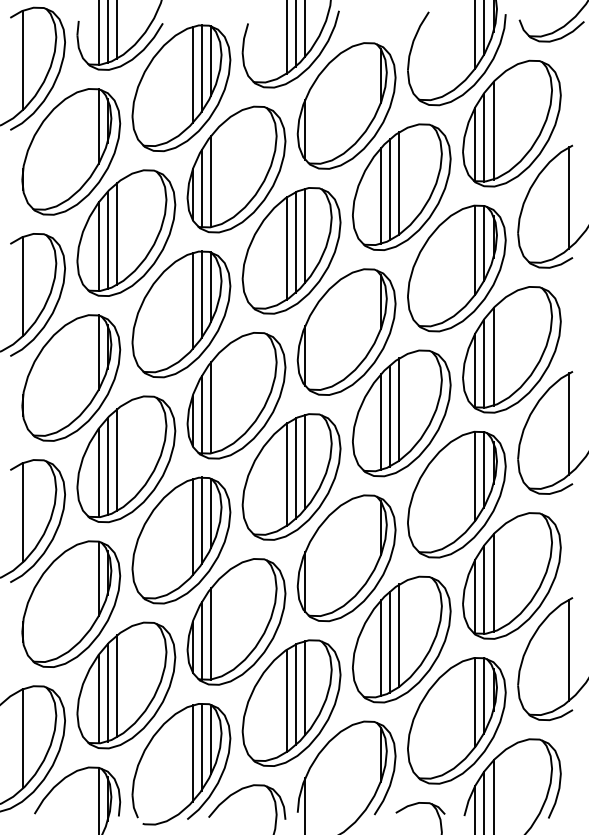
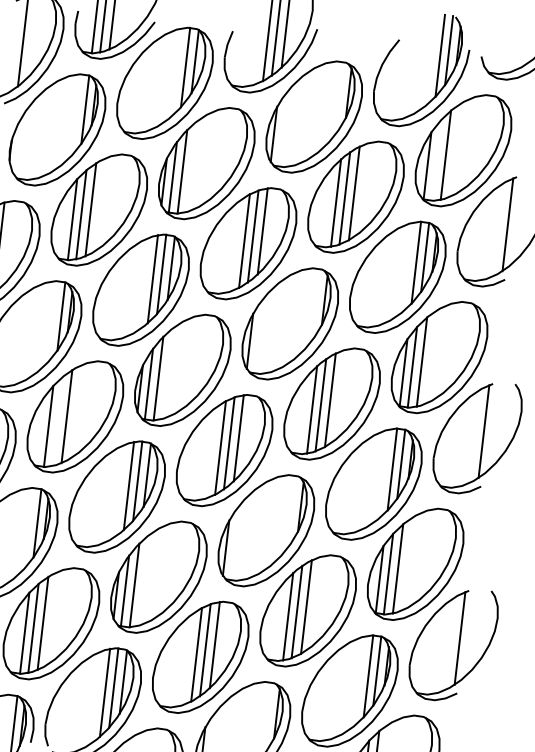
line: (192, 74) -> (176, 71), removed
line: (483, 137) -> (436, 160), removed
line: (107, 466) -> (57, 421), removed

